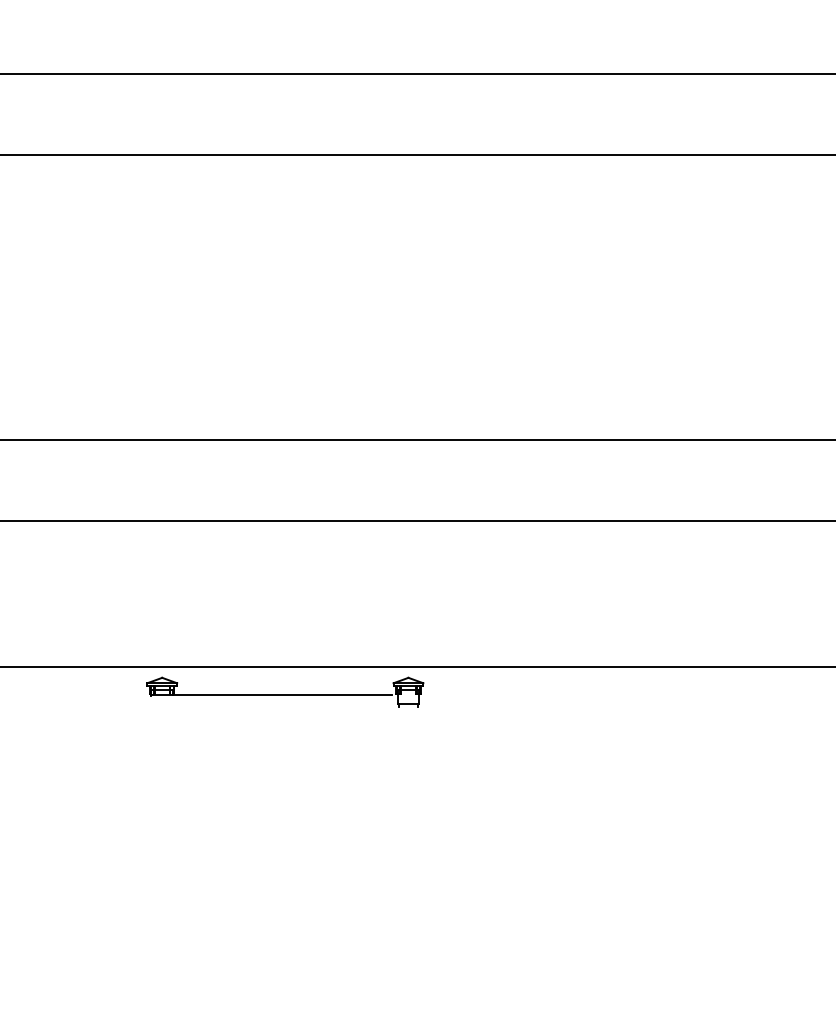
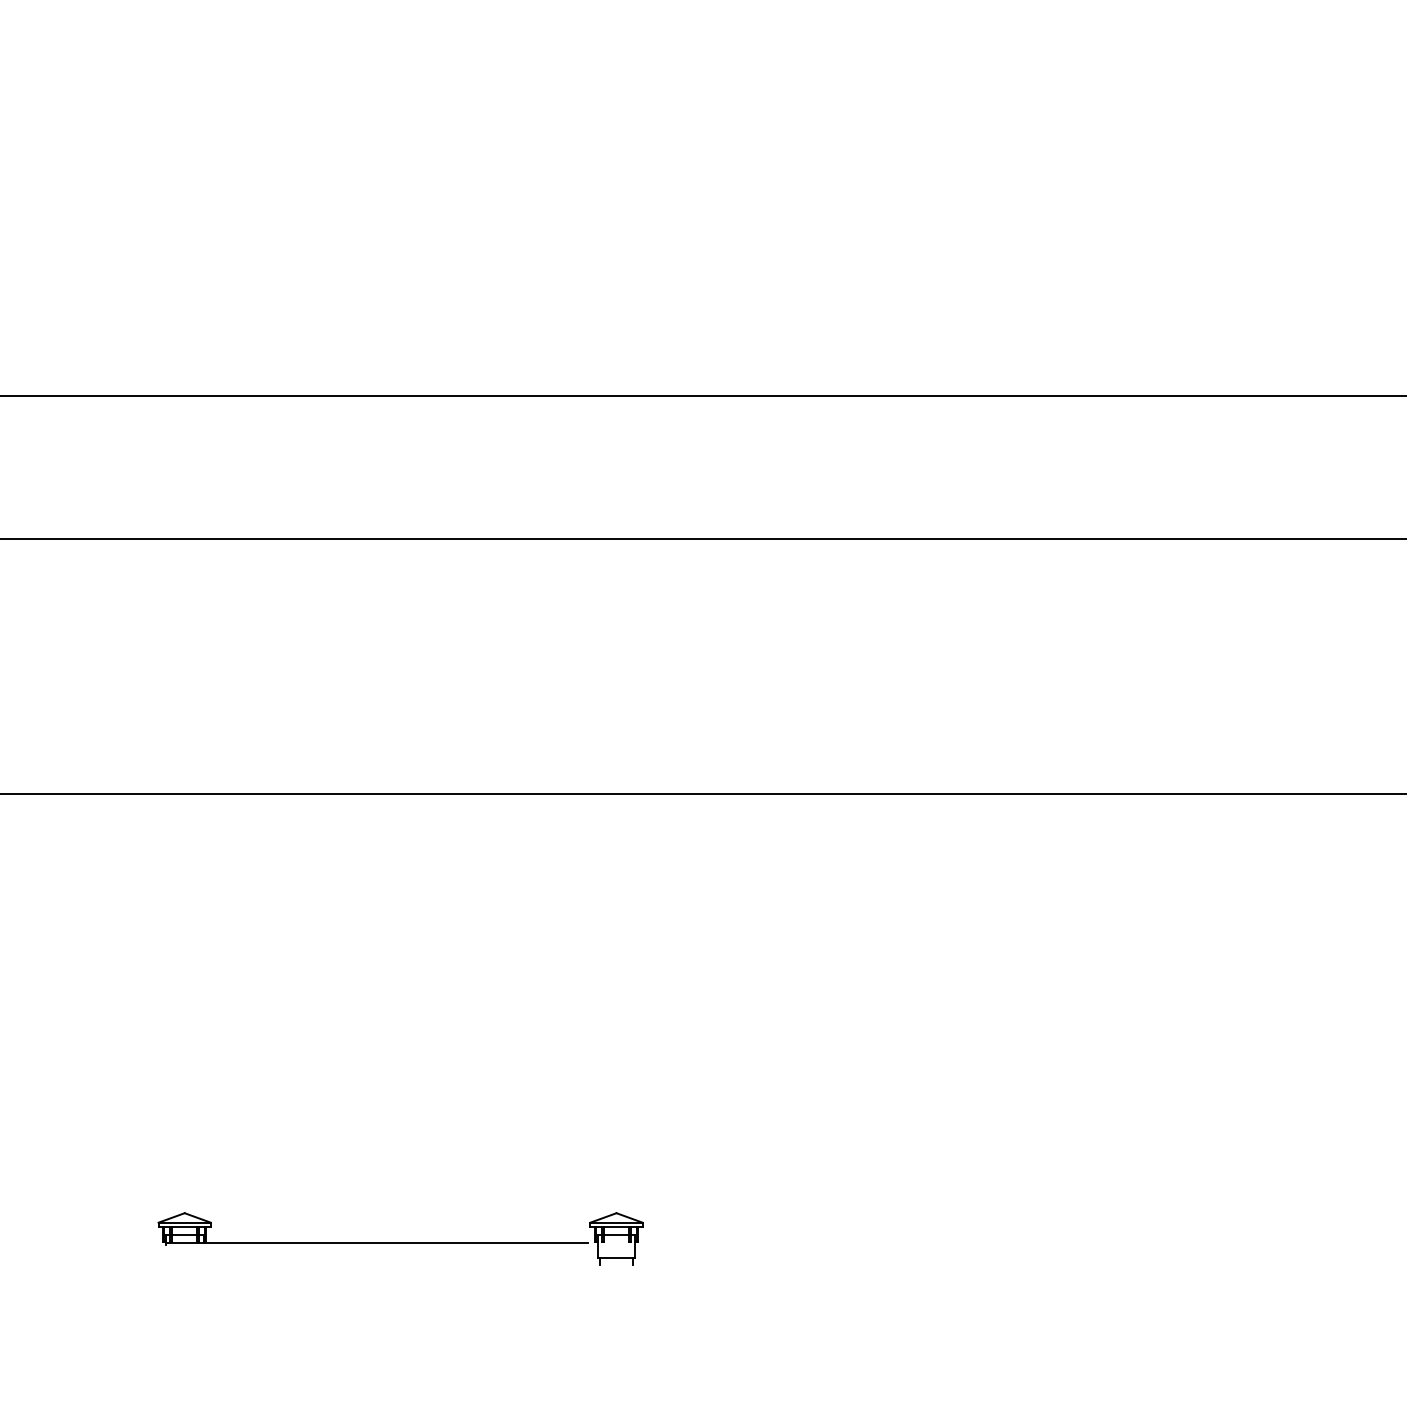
part: (285, 691) -> (400, 1237), moved

